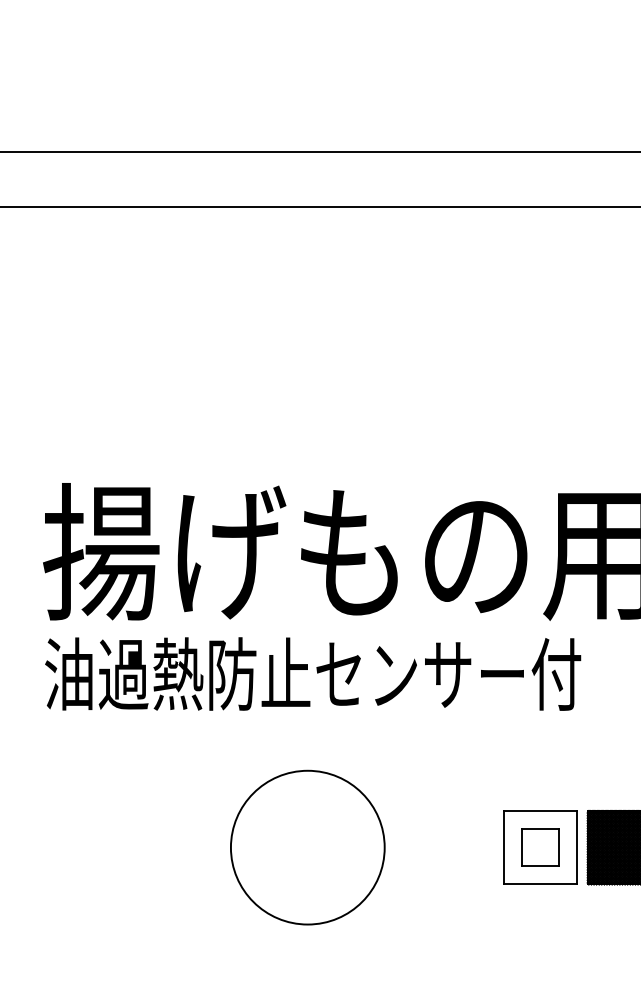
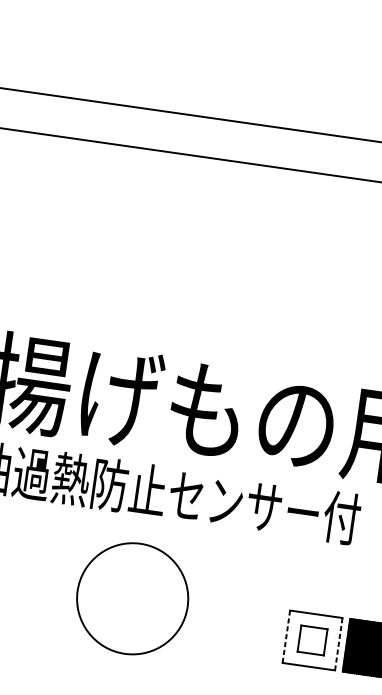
circle: (307, 847) -> (132, 598), moved
line: (503, 847) -> (286, 636), solid -> dashed
line: (576, 847) -> (338, 644), solid -> dashed

